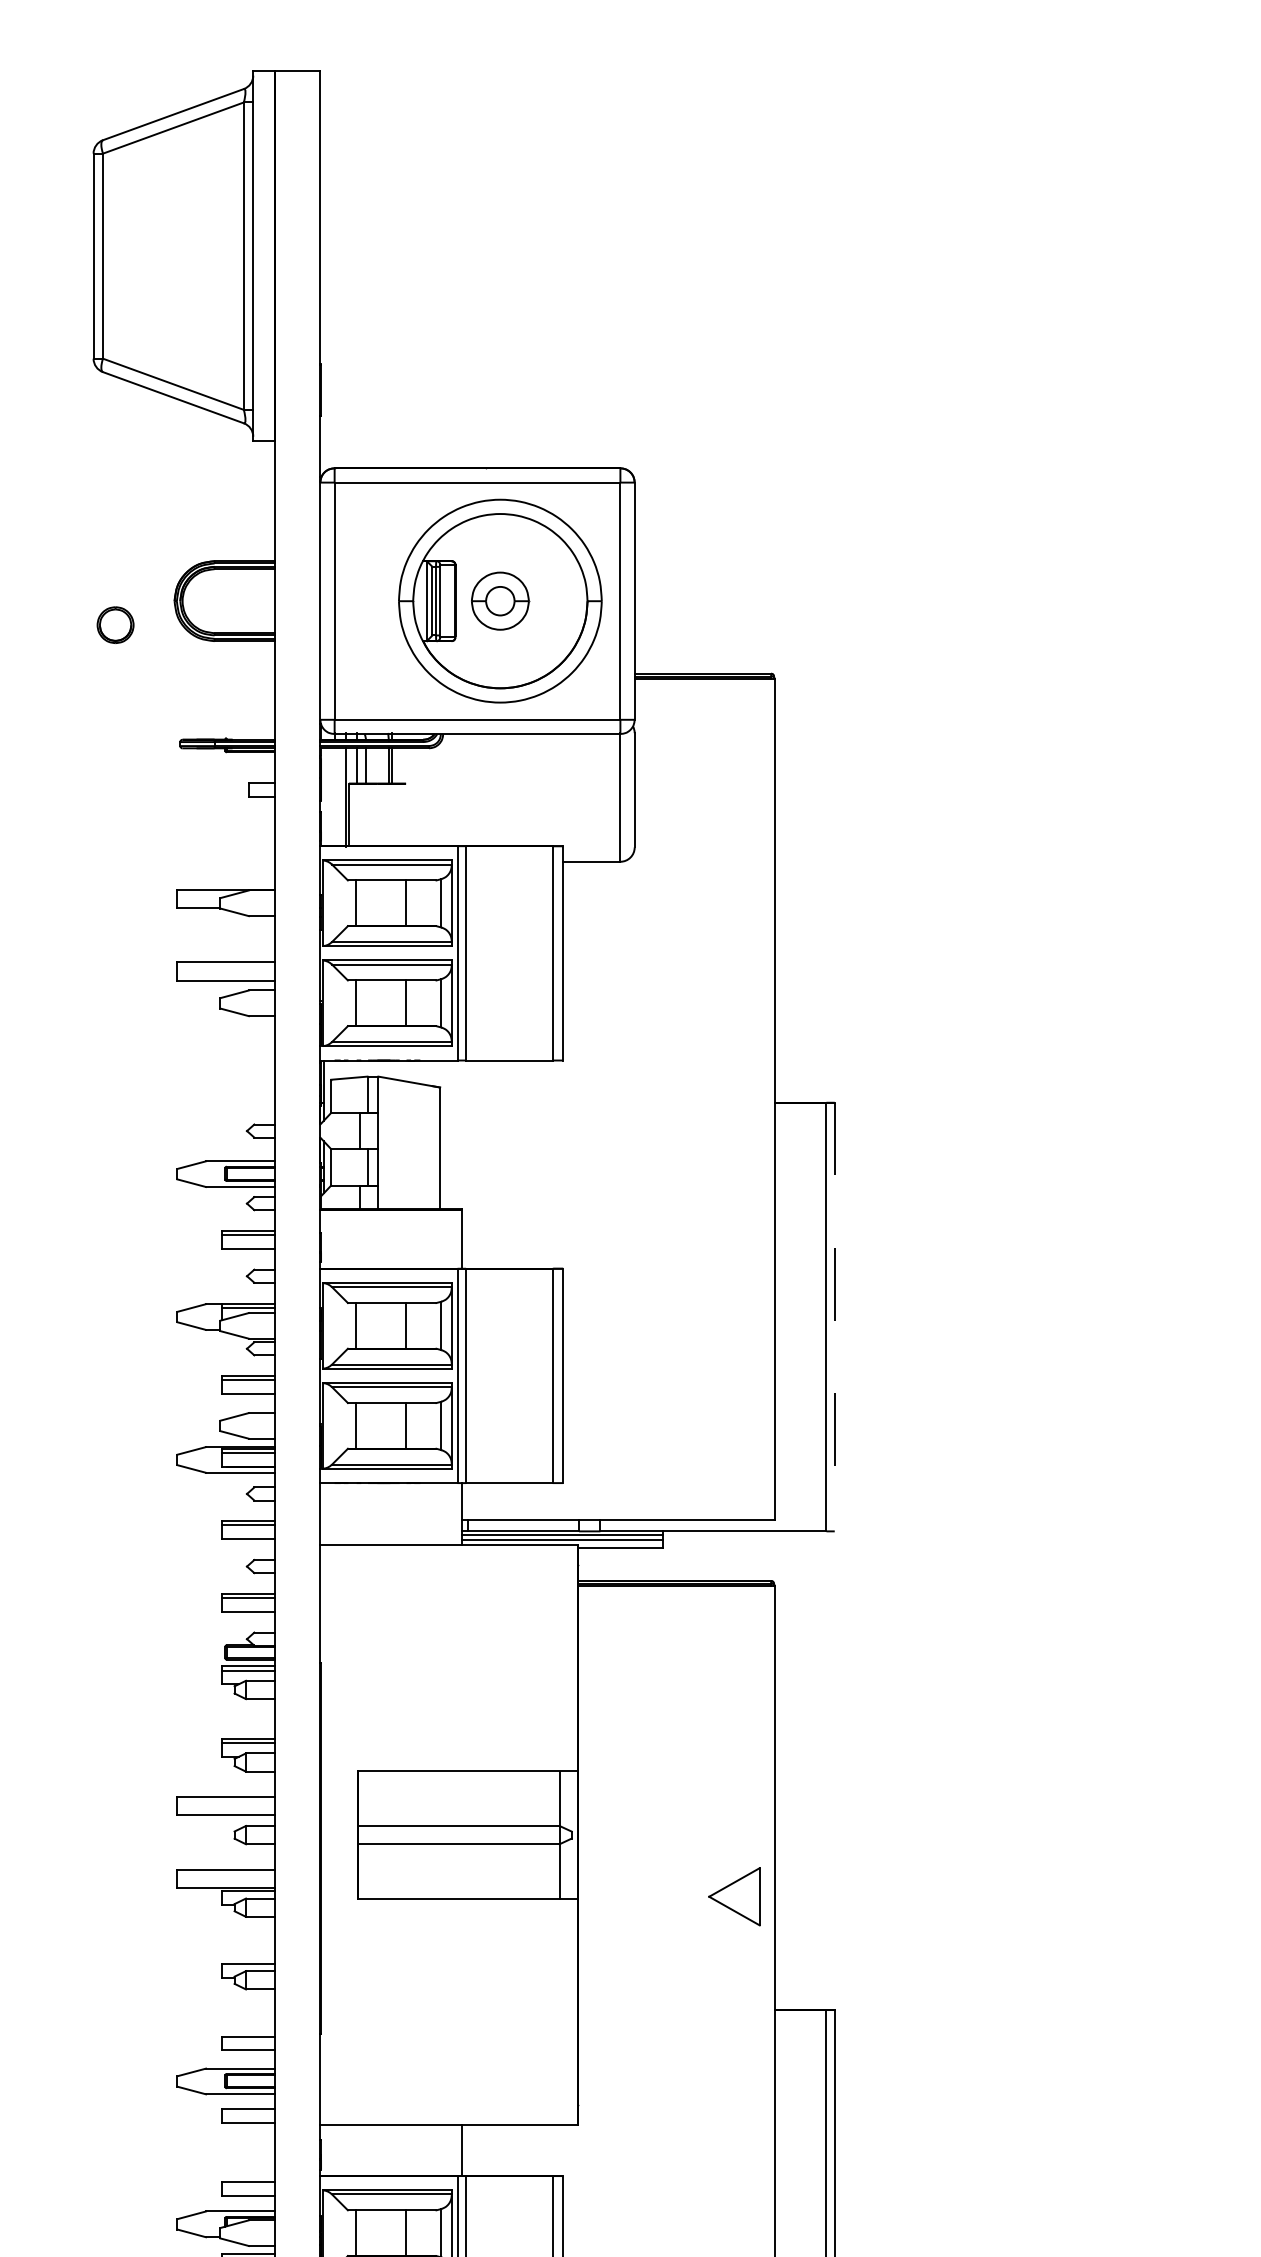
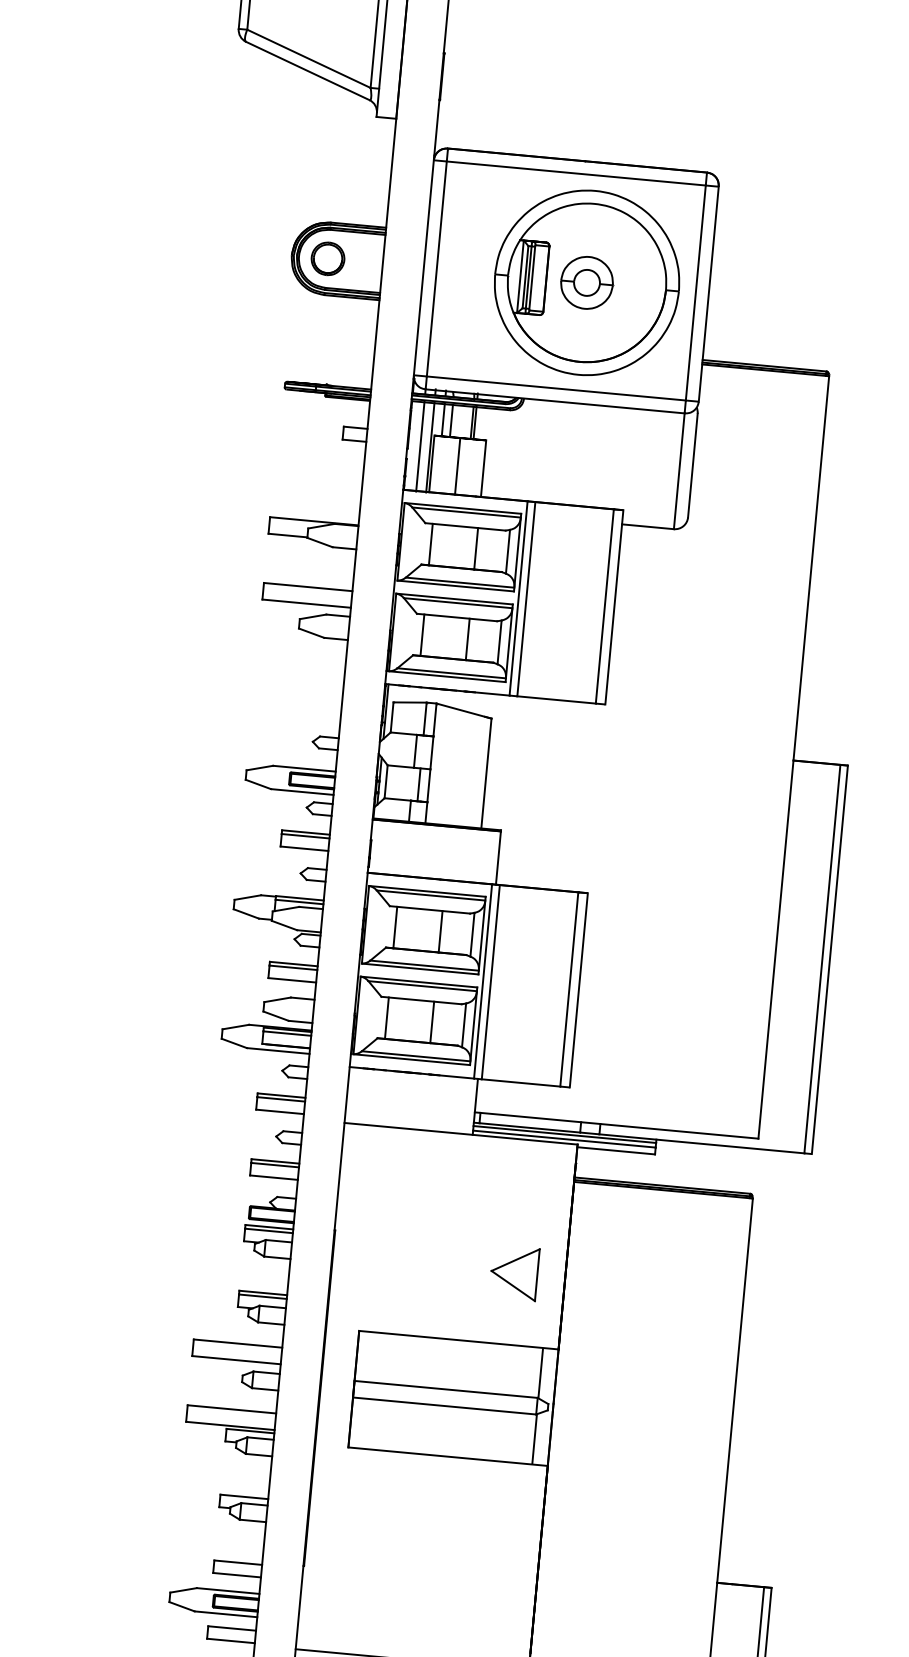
part: (115, 624) -> (328, 258), moved
line: (334, 796) -> (420, 445), added
line: (377, 814) -> (457, 465), added
line: (406, 814) -> (484, 468), added
line: (834, 1317) -> (829, 960), dashed -> solid
part: (734, 1896) -> (514, 1272), moved

